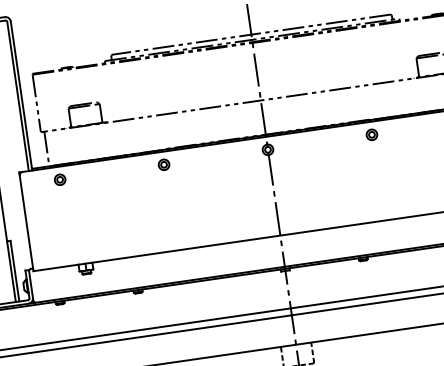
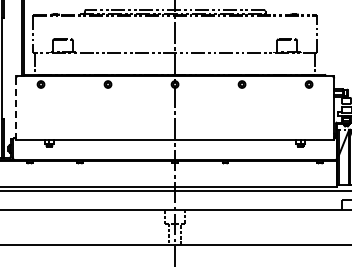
line: (25, 222) -> (15, 108), solid -> dashed

